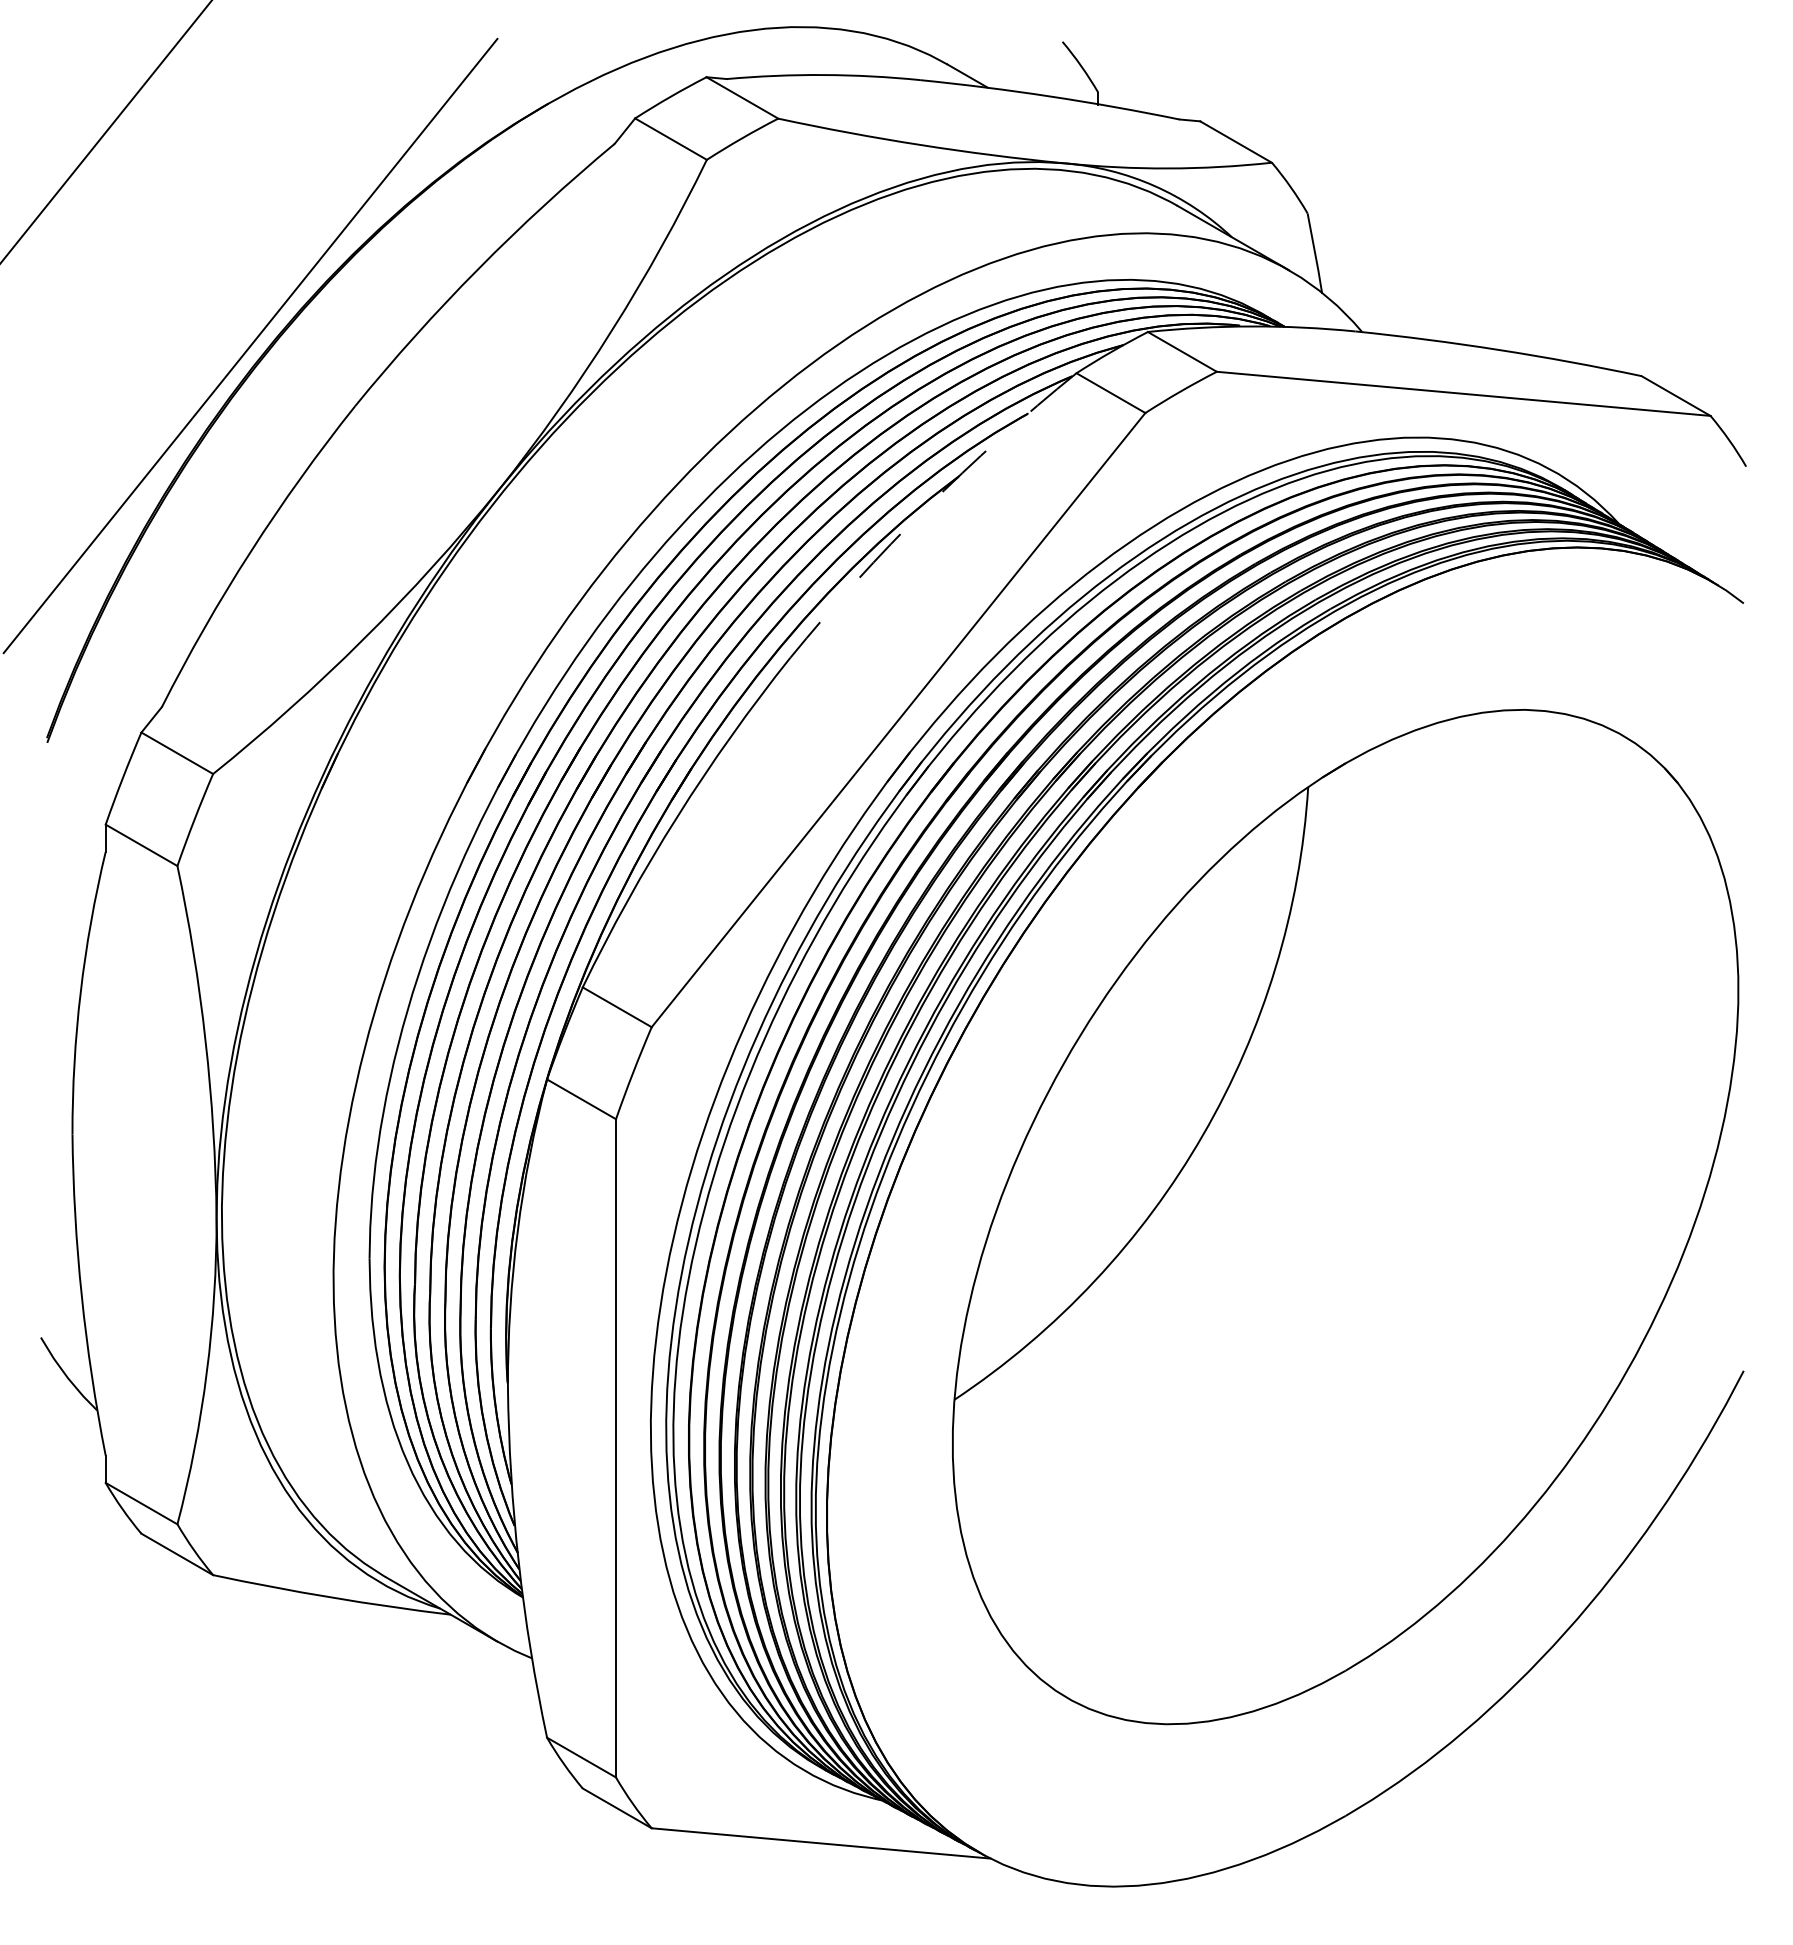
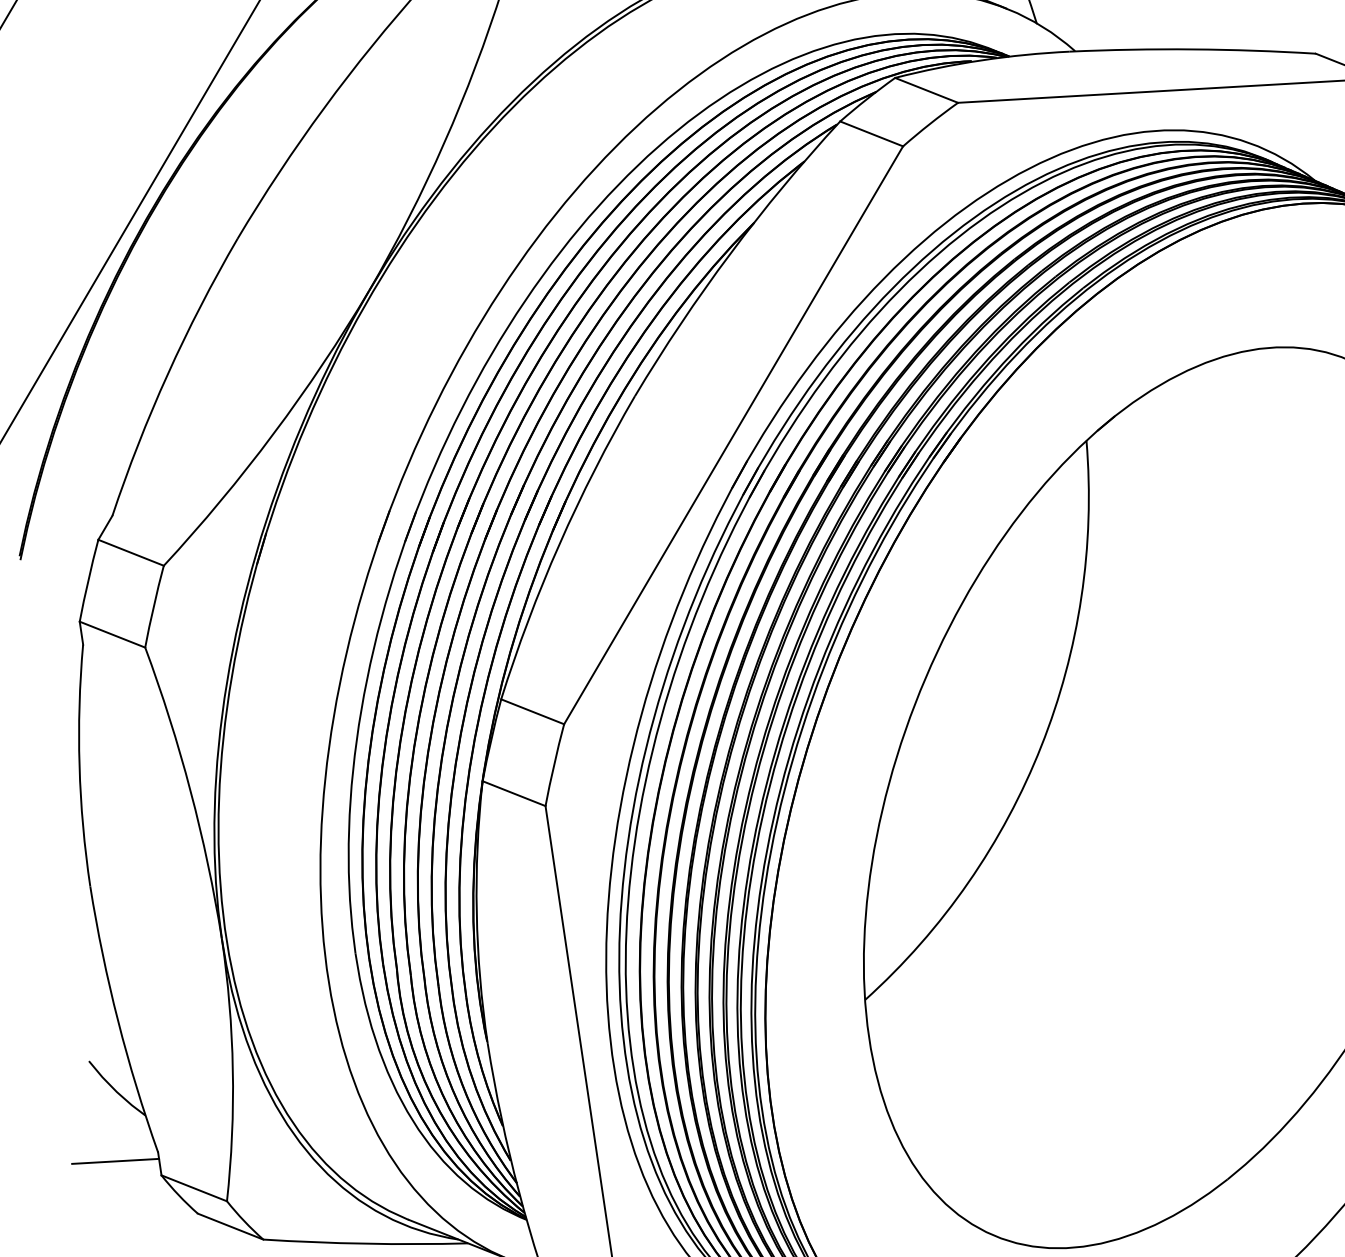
arc: (926, 508) -> (730, 253), dashed -> solid
line: (54, 1458) -> (115, 1161), added

